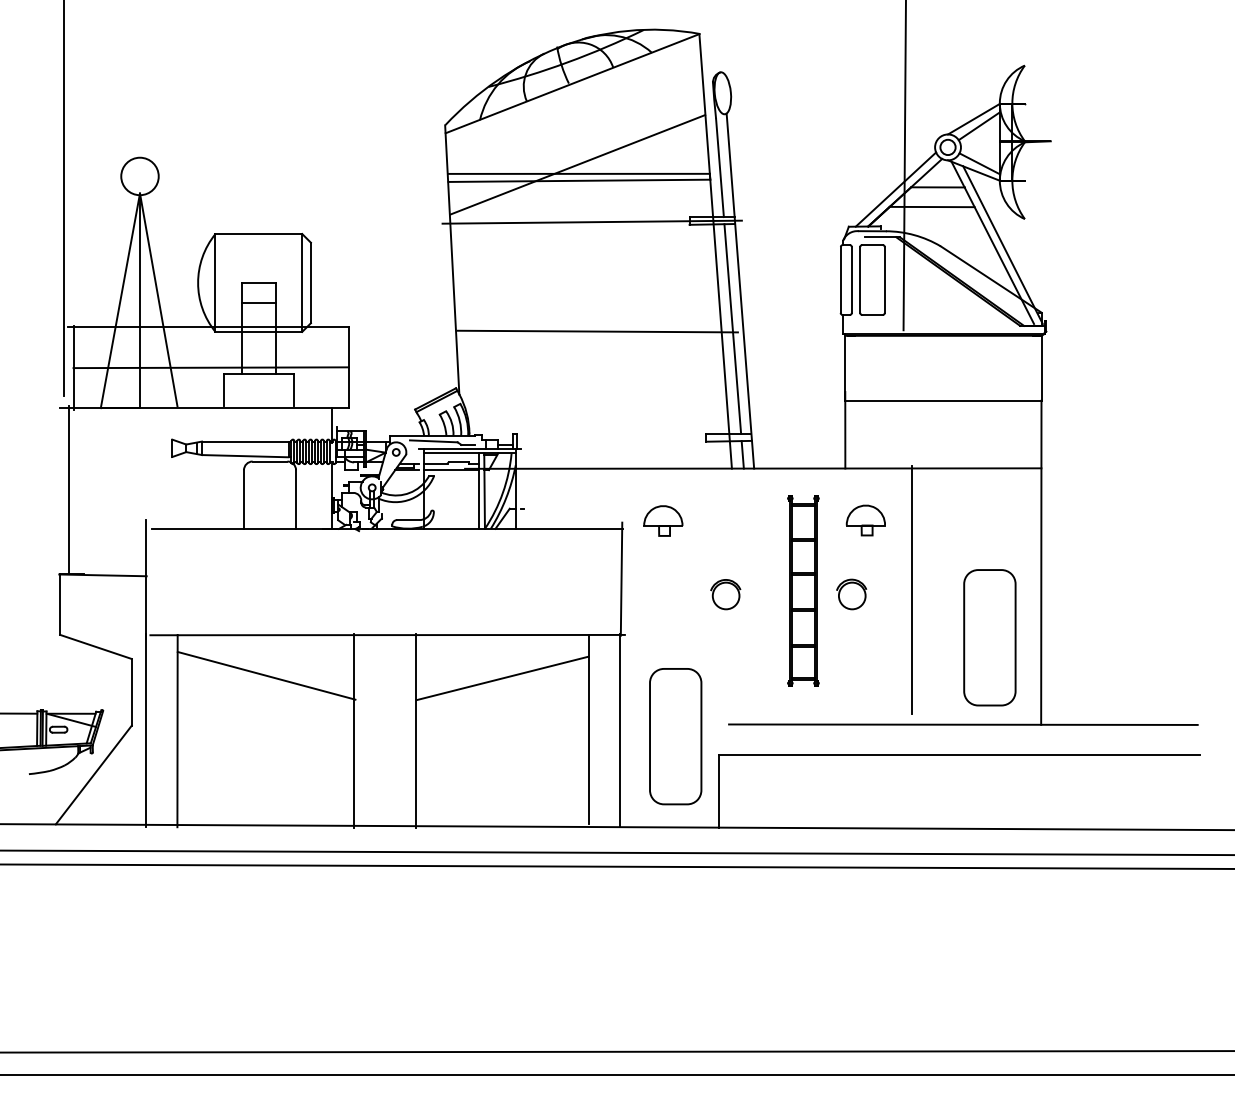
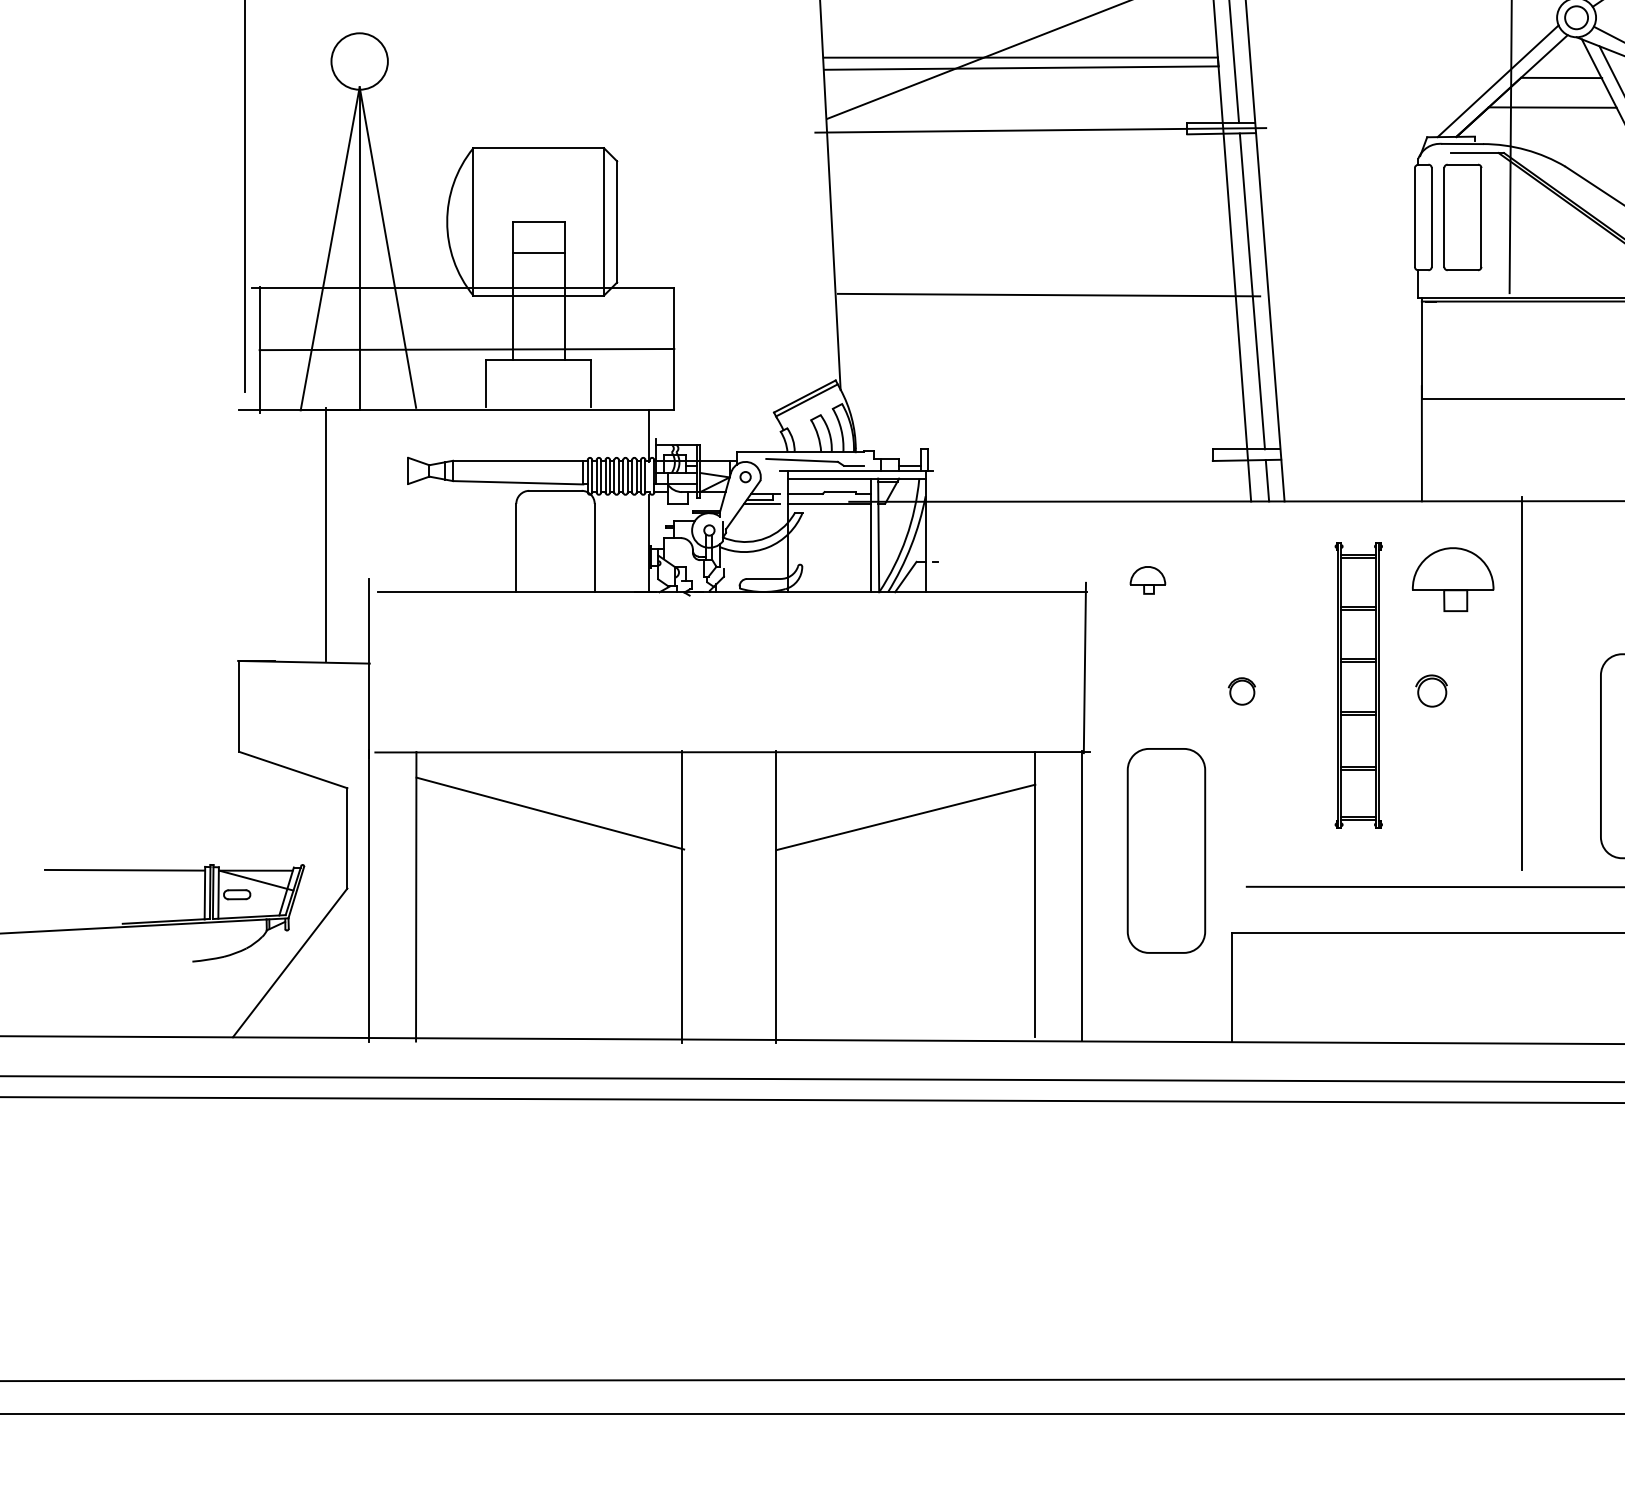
line: (68, 490) -> (325, 534), moved
part: (663, 520) -> (1148, 579), size x0.6
part: (865, 520) -> (1452, 579), size x1.4
part: (725, 594) -> (1241, 691), size x0.6
part: (851, 594) -> (1431, 691), size x0.7
part: (675, 736) -> (1166, 850), moved

